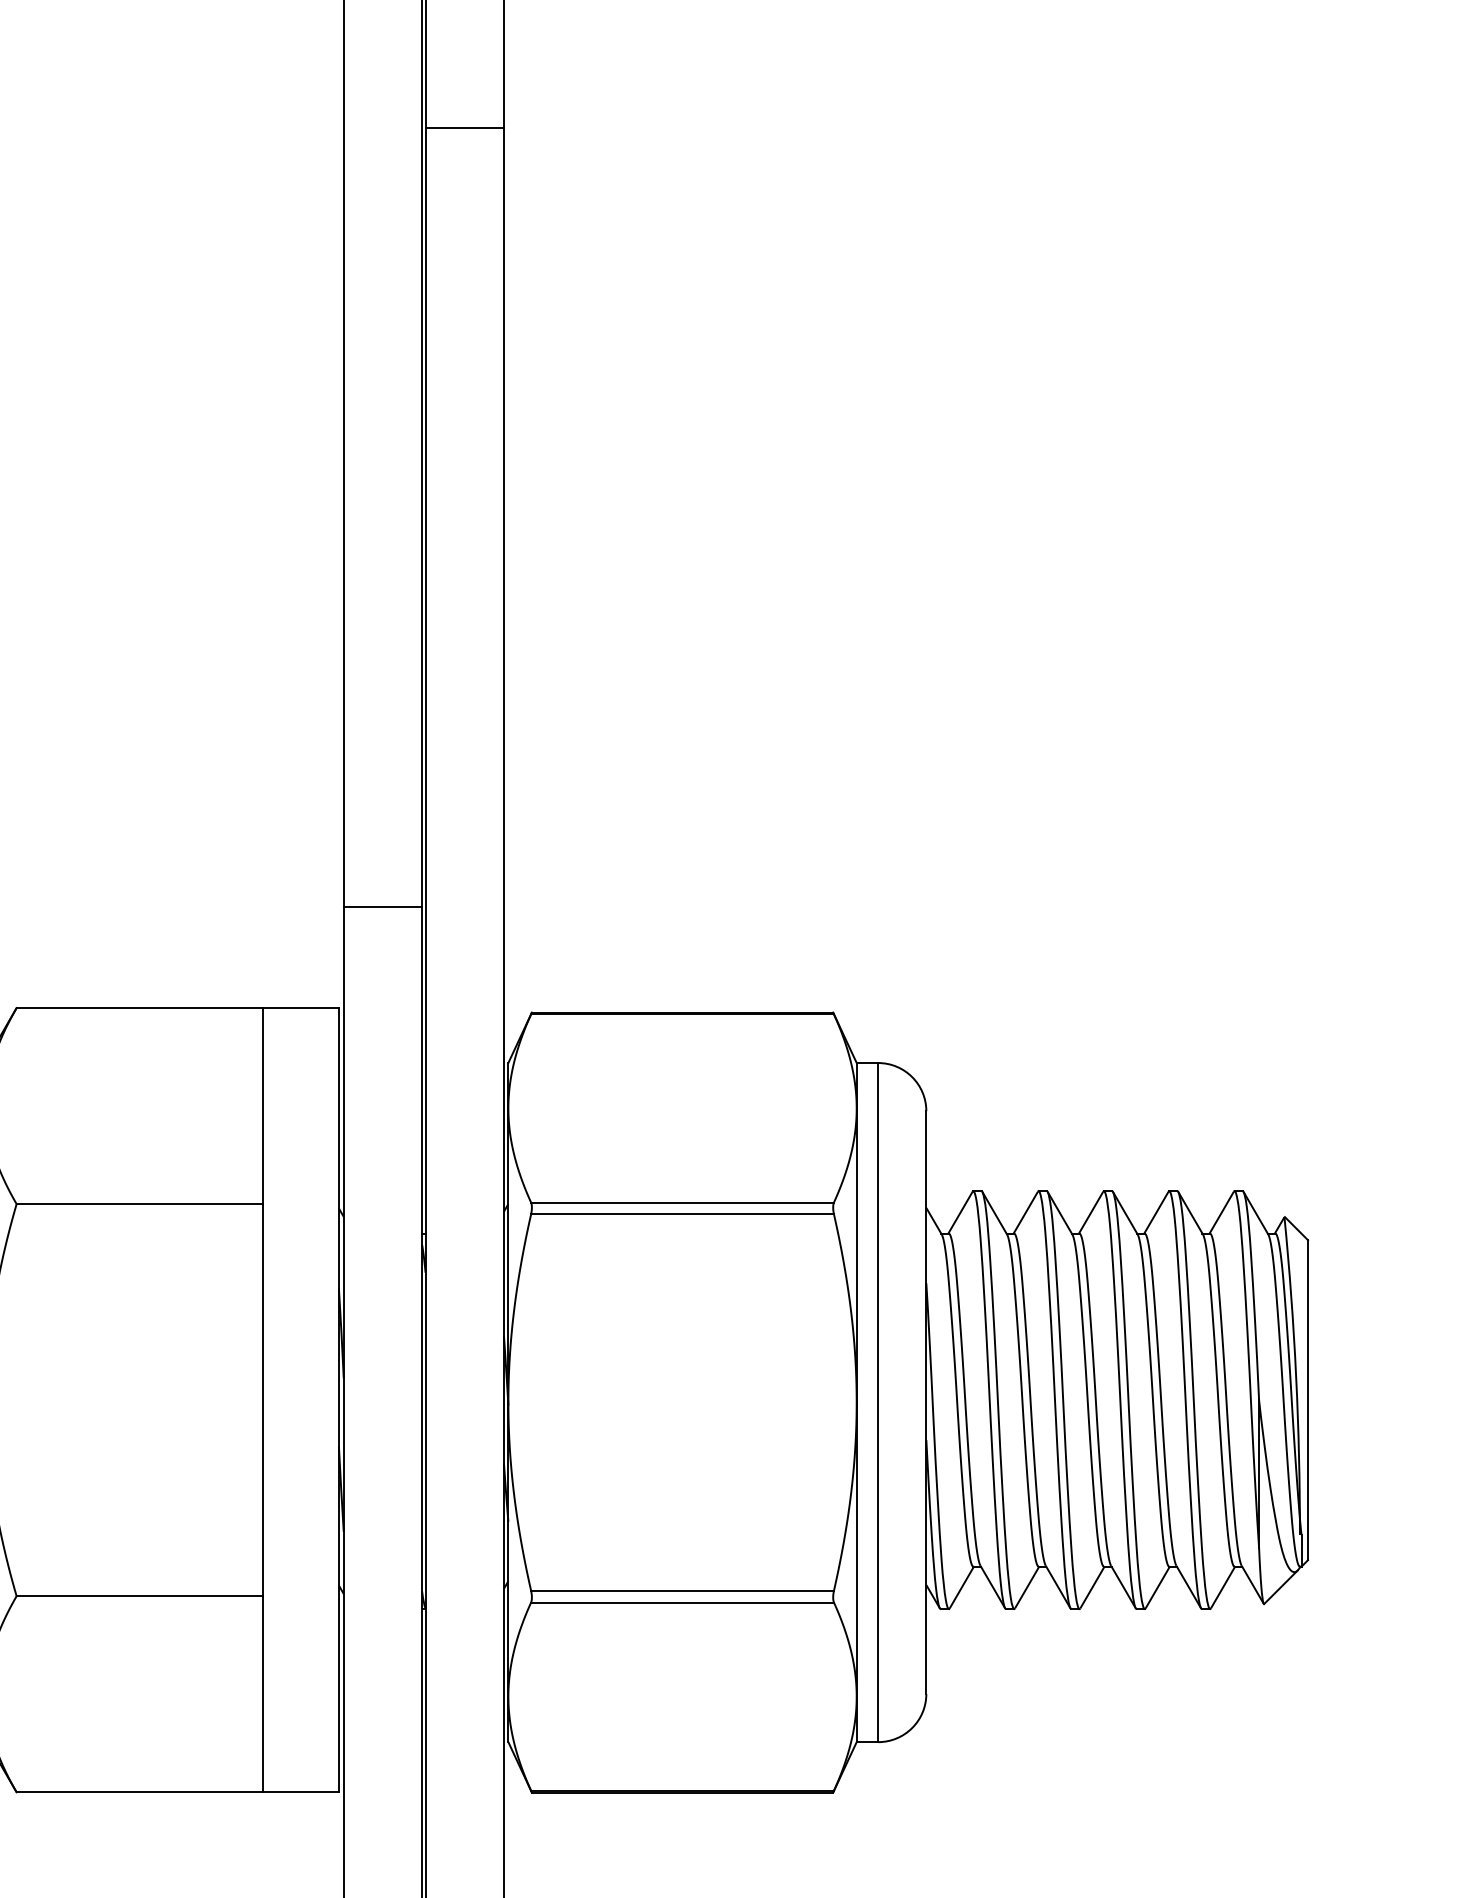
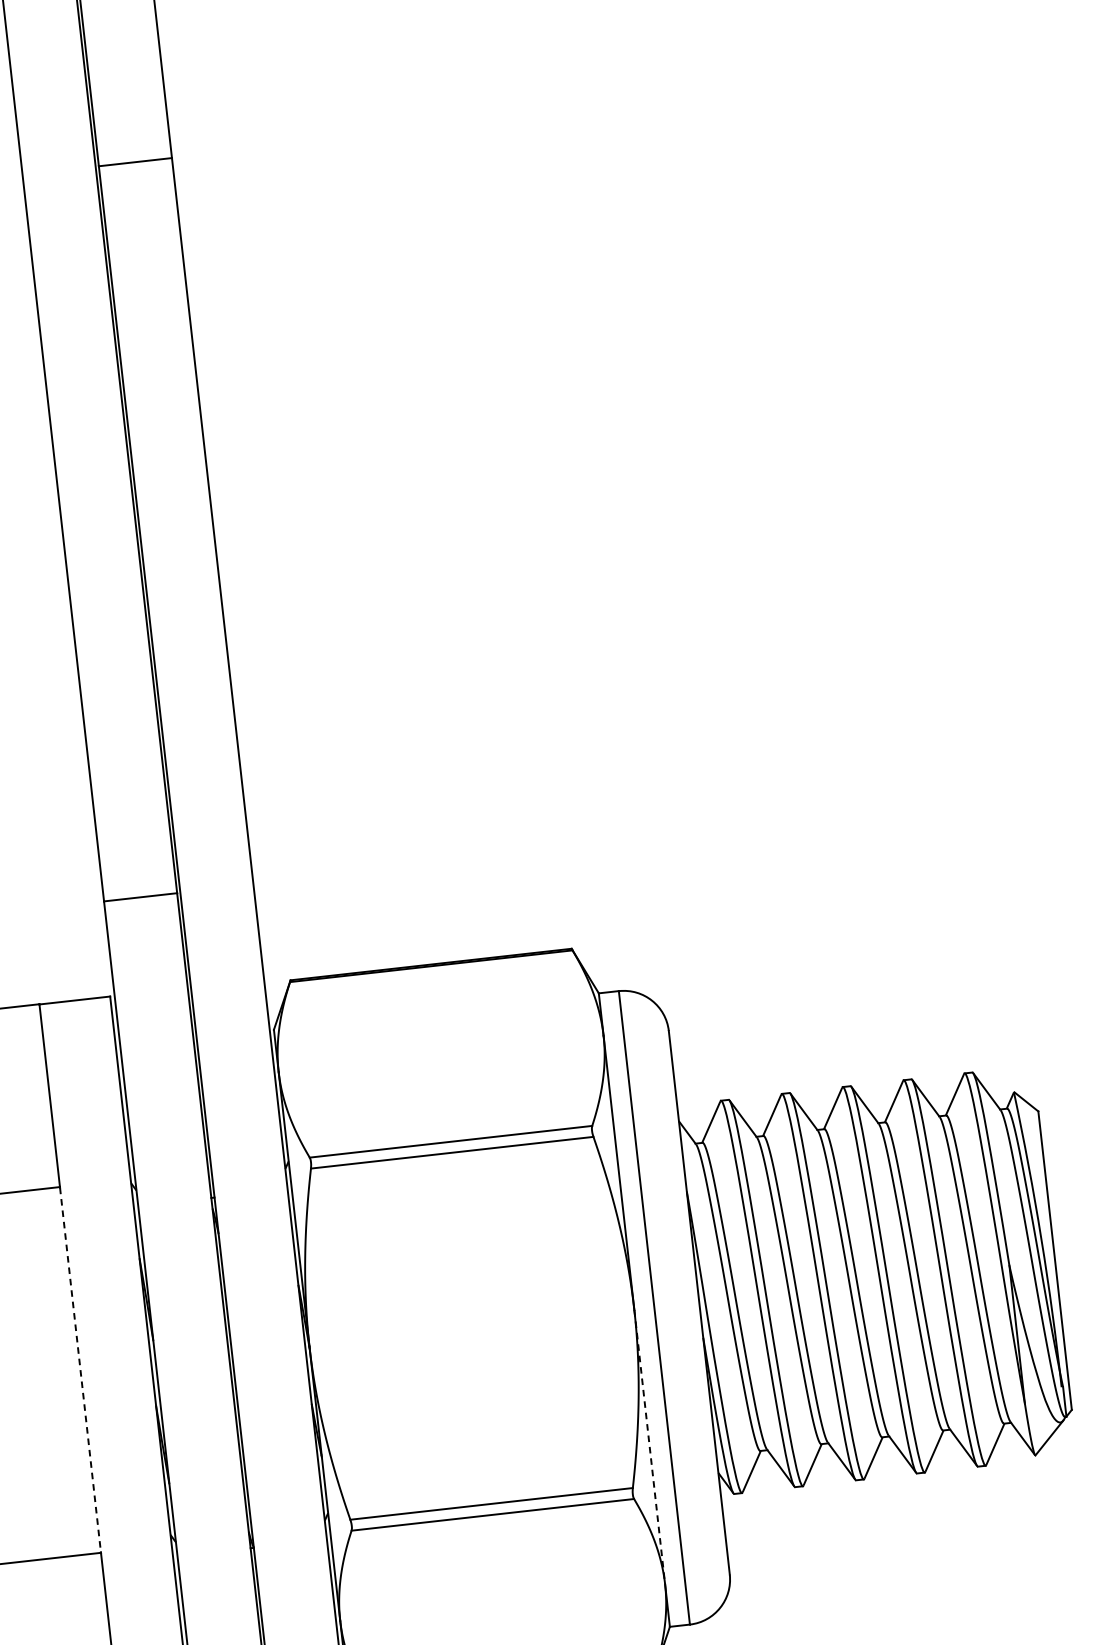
line: (263, 1400) -> (80, 1370), solid -> dashed
line: (856, 1550) -> (649, 1448), solid -> dashed

